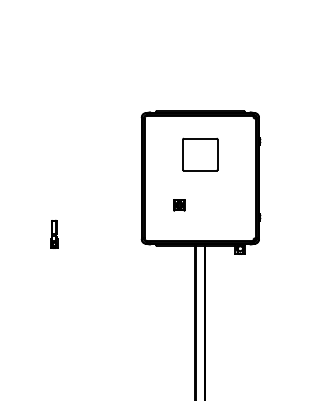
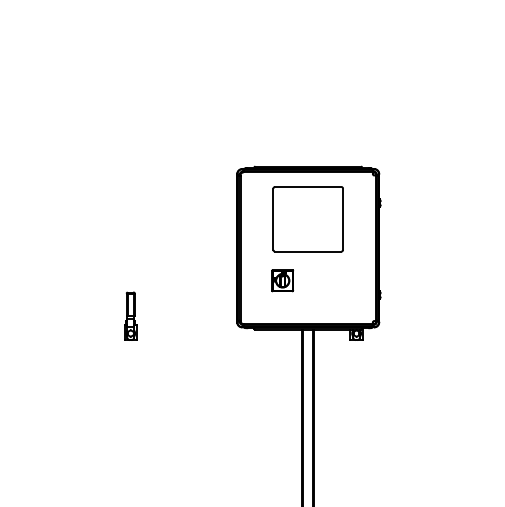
part: (199, 154) -> (307, 219), size x1.67
part: (179, 205) -> (282, 280), size x1.67
part: (53, 233) -> (130, 315), size x1.43

